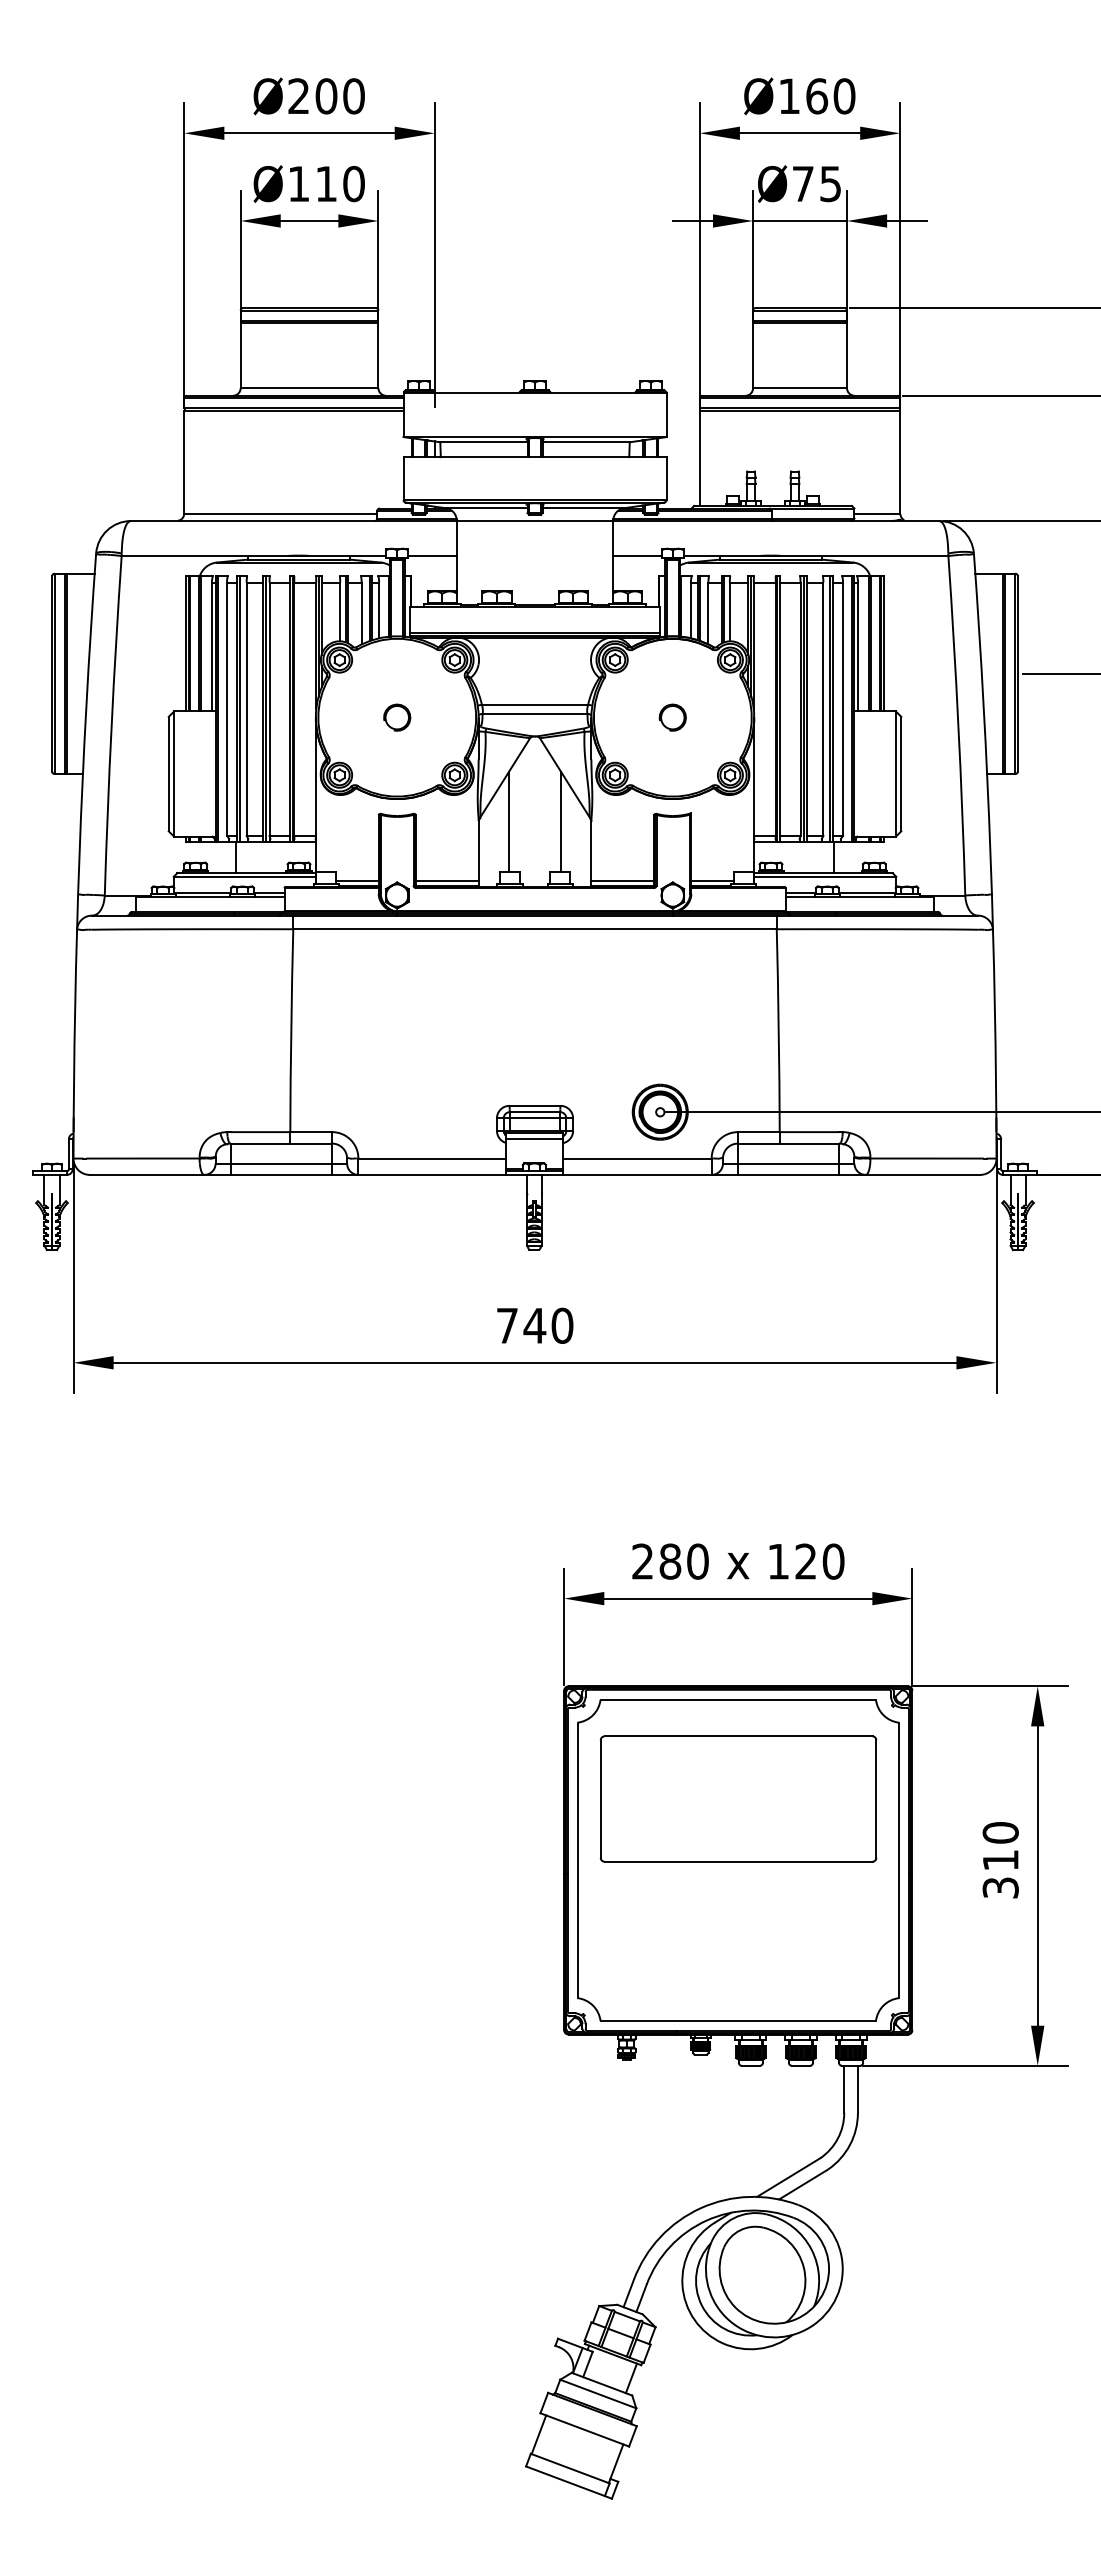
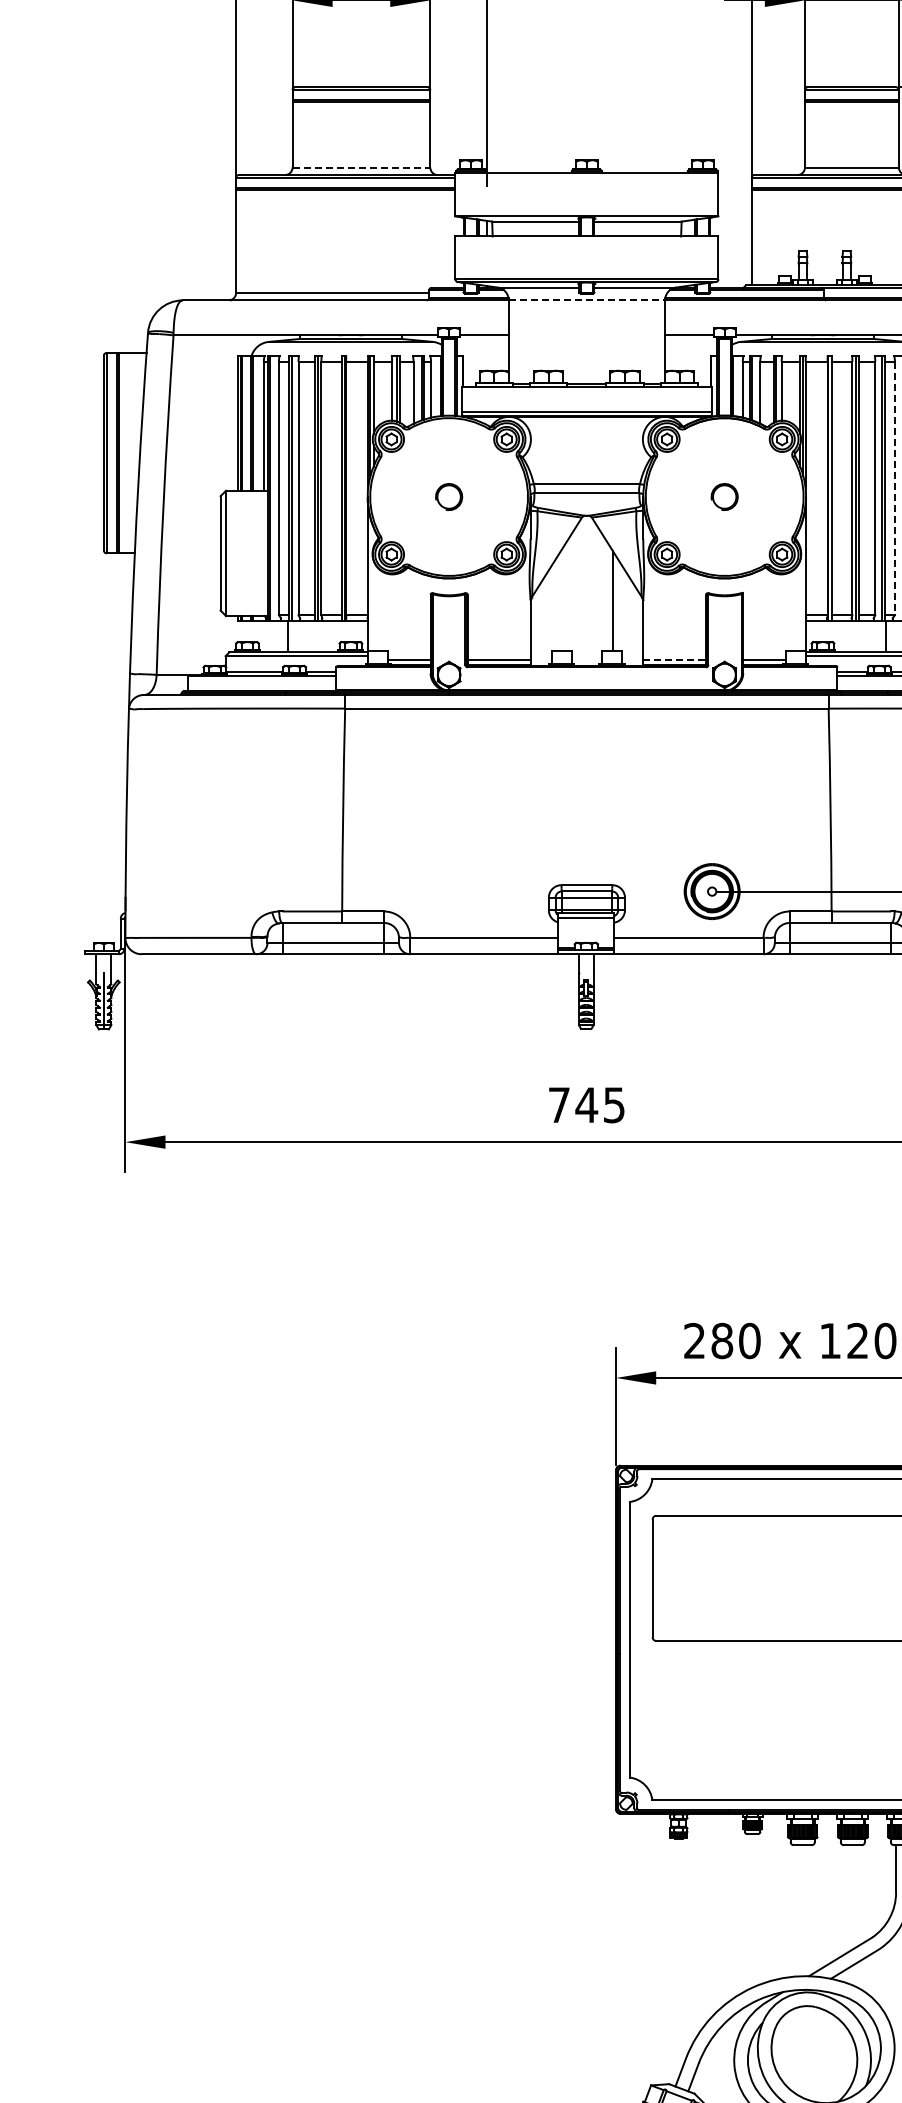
line: (309, 388) -> (361, 167), solid -> dashed
line: (535, 520) -> (587, 299), solid -> dashed
line: (843, 709) -> (895, 488), solid -> dashed
line: (508, 821) -> (560, 600), removed
line: (623, 880) -> (675, 659), solid -> dashed
text: (562, 1325) -> (614, 1104), 740 -> 745

